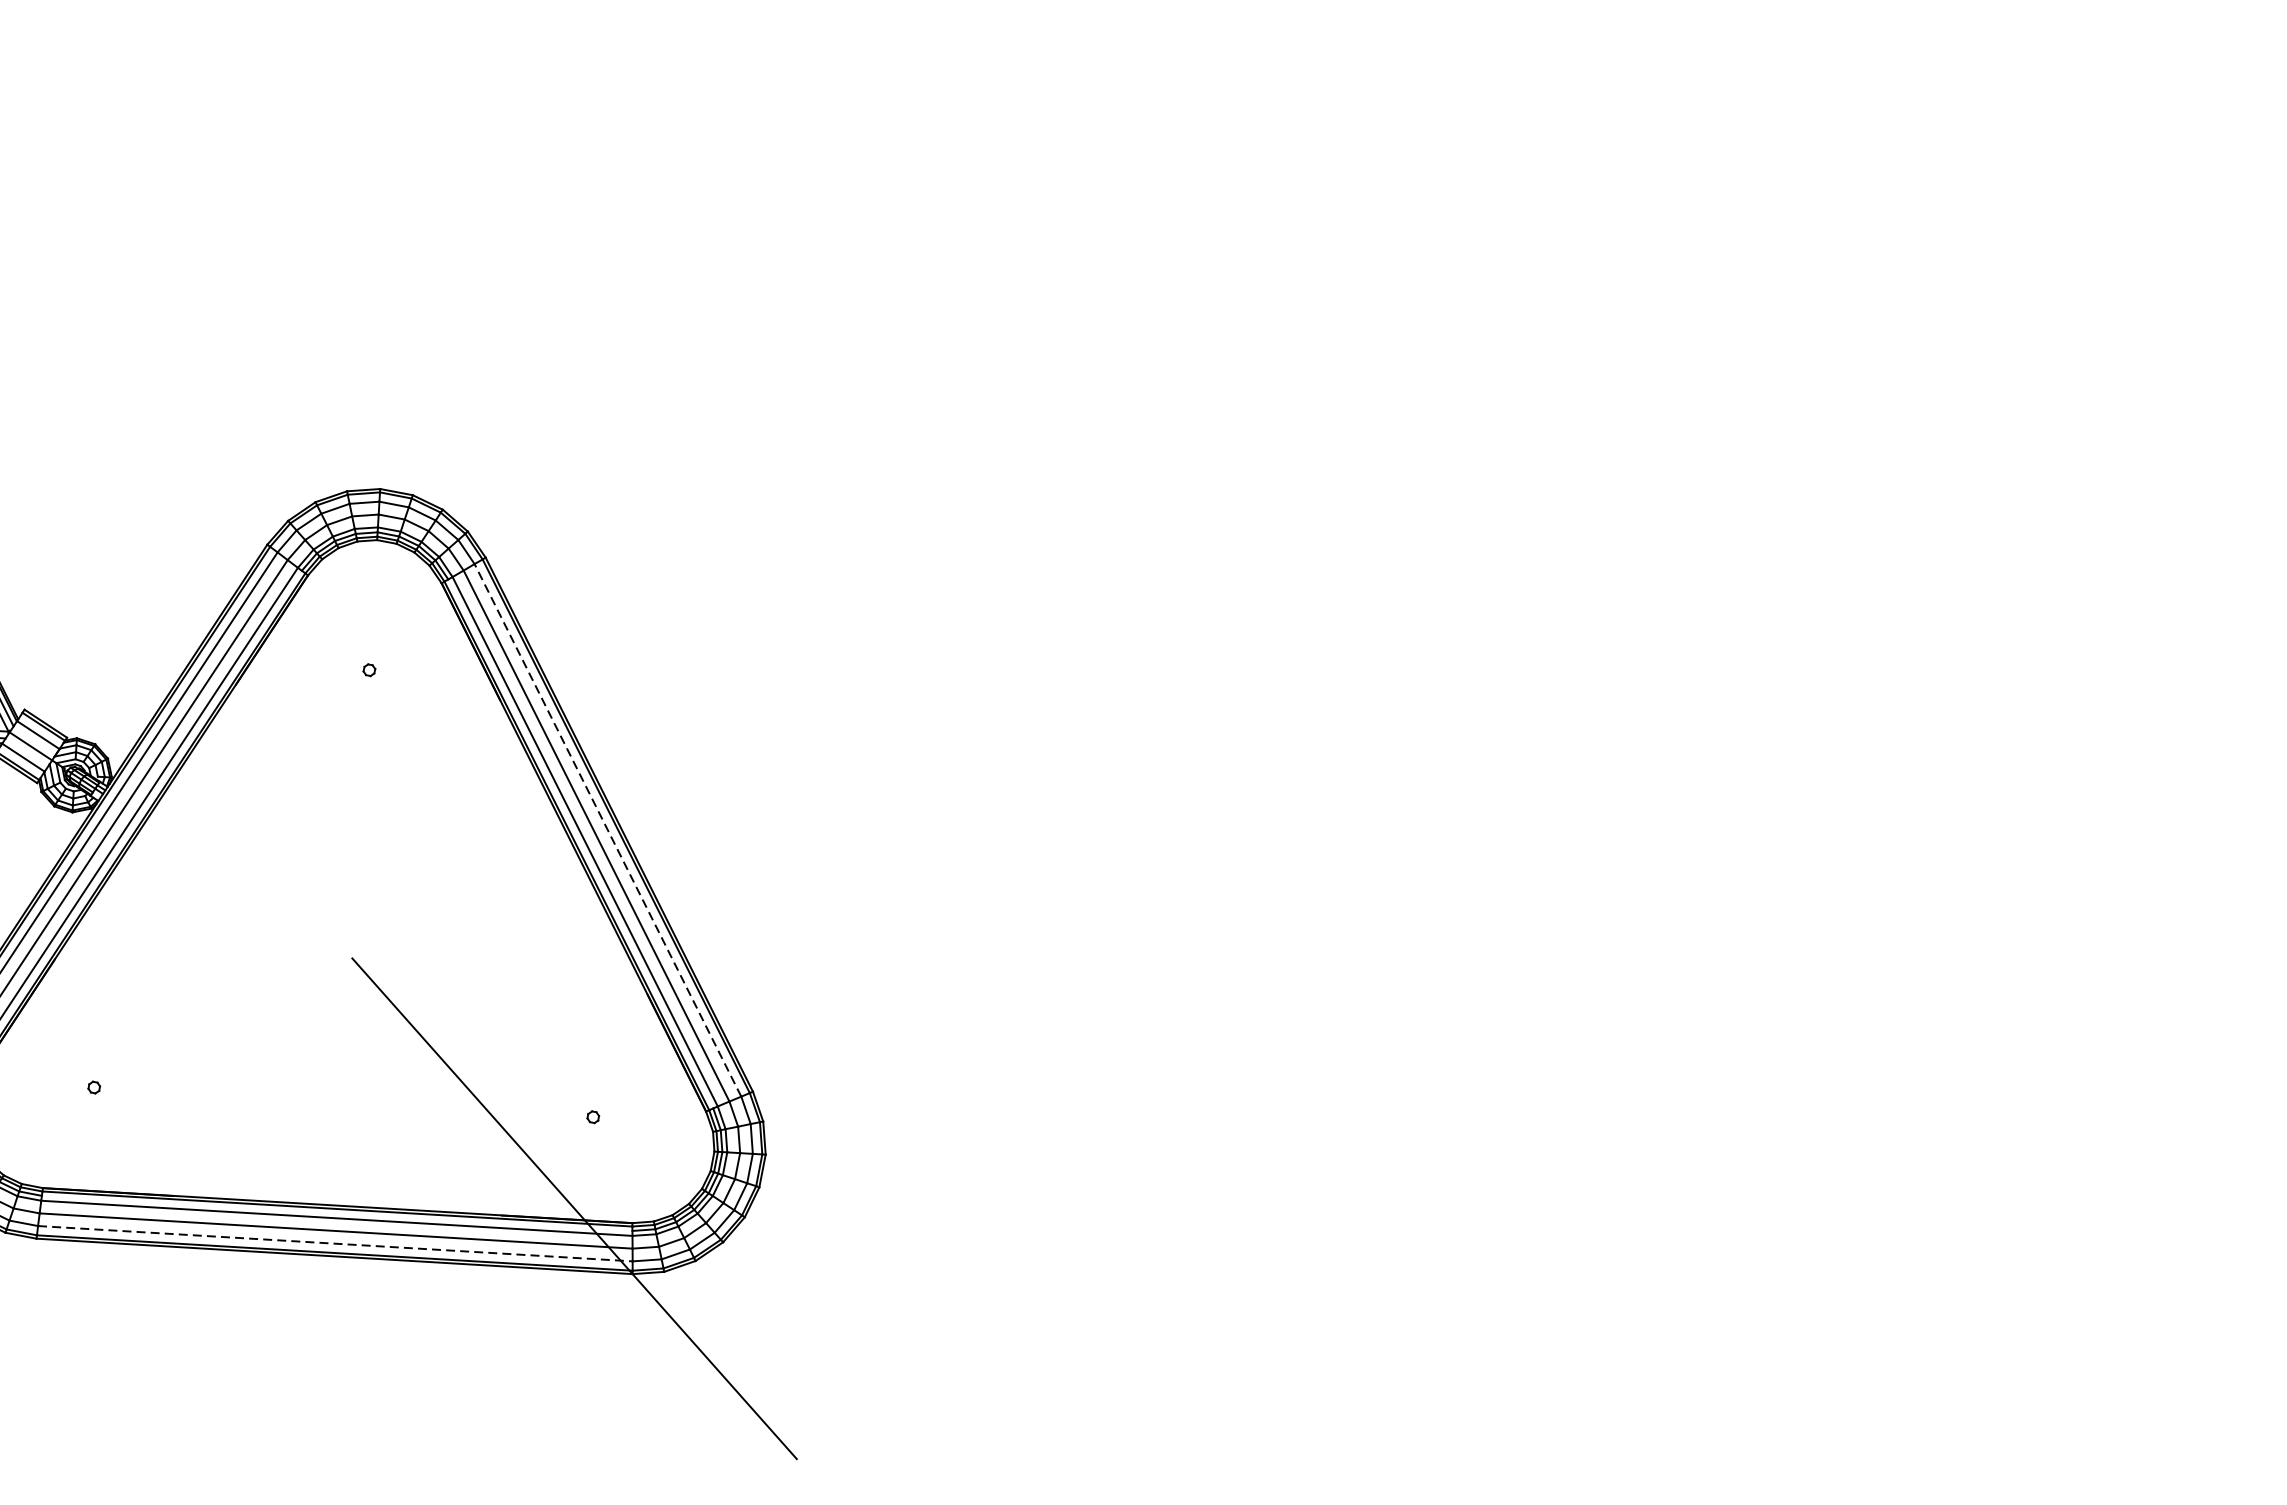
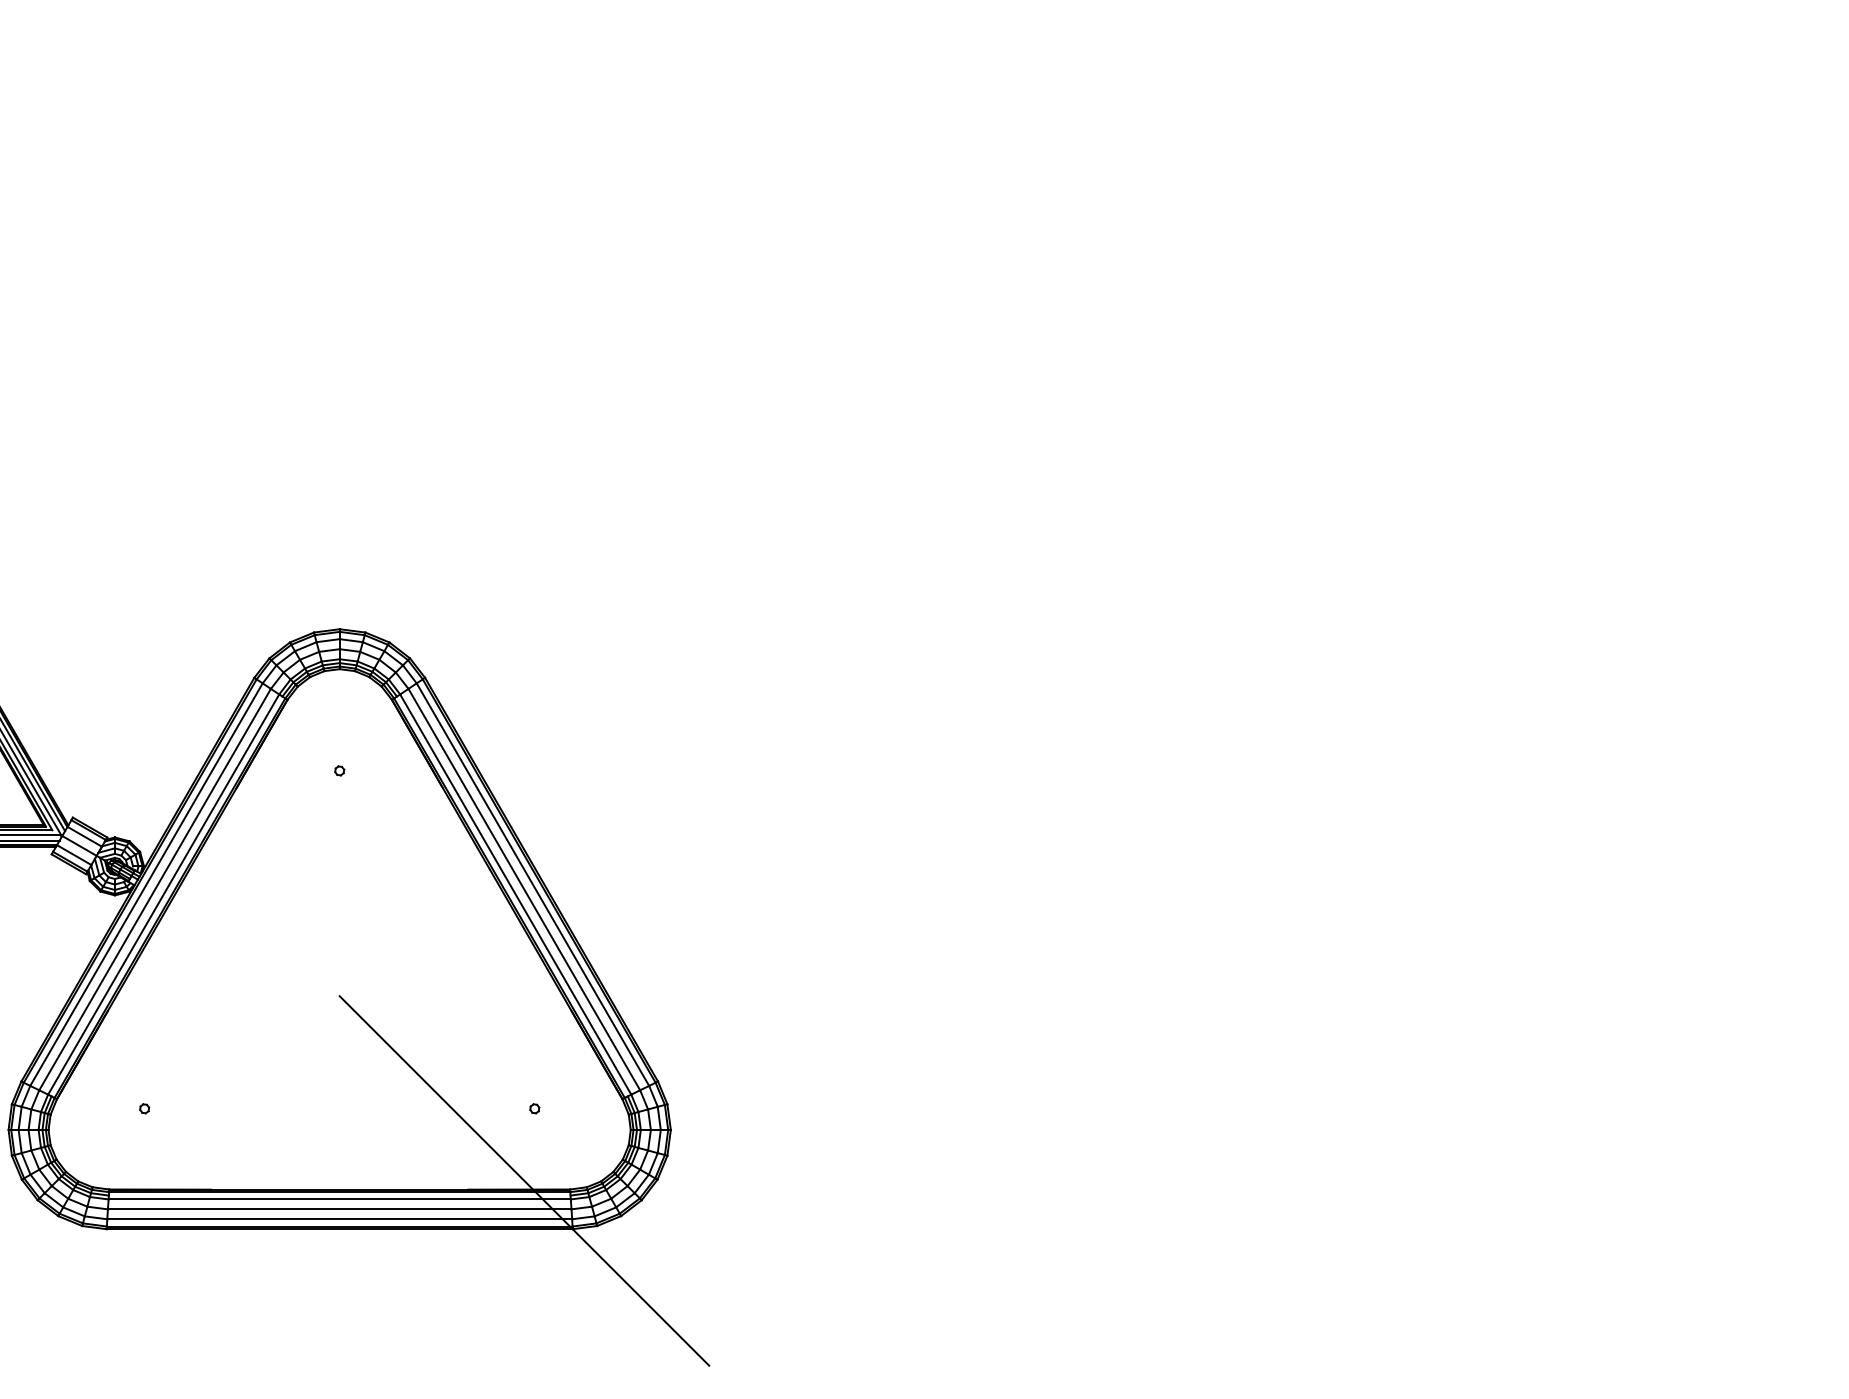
line: (607, 830) -> (532, 884), dashed -> solid
line: (336, 1244) -> (340, 1219), dashed -> solid

